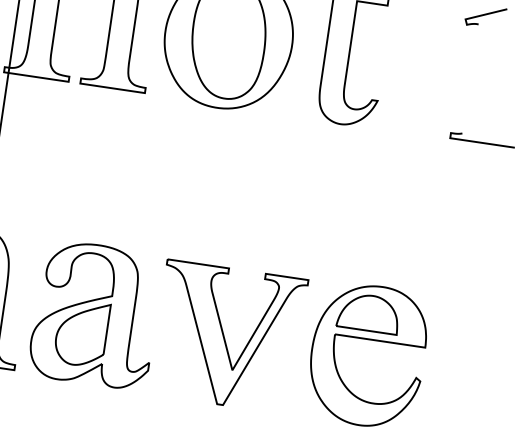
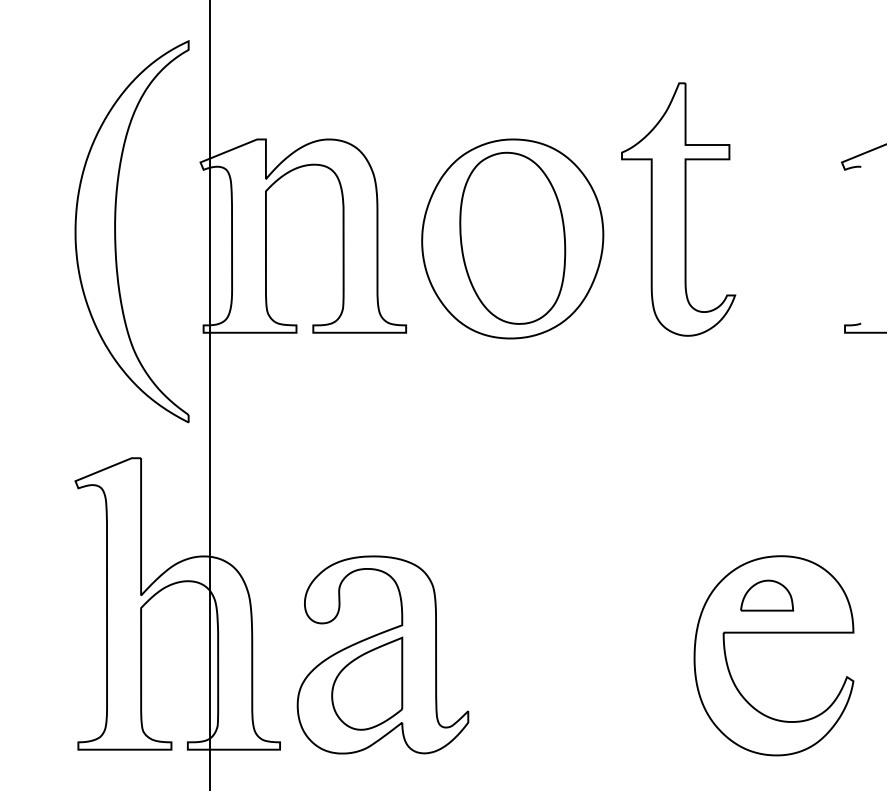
part: (368, 312) -> (766, 595), size x0.6
part: (227, 336) -> (573, 658), removed

